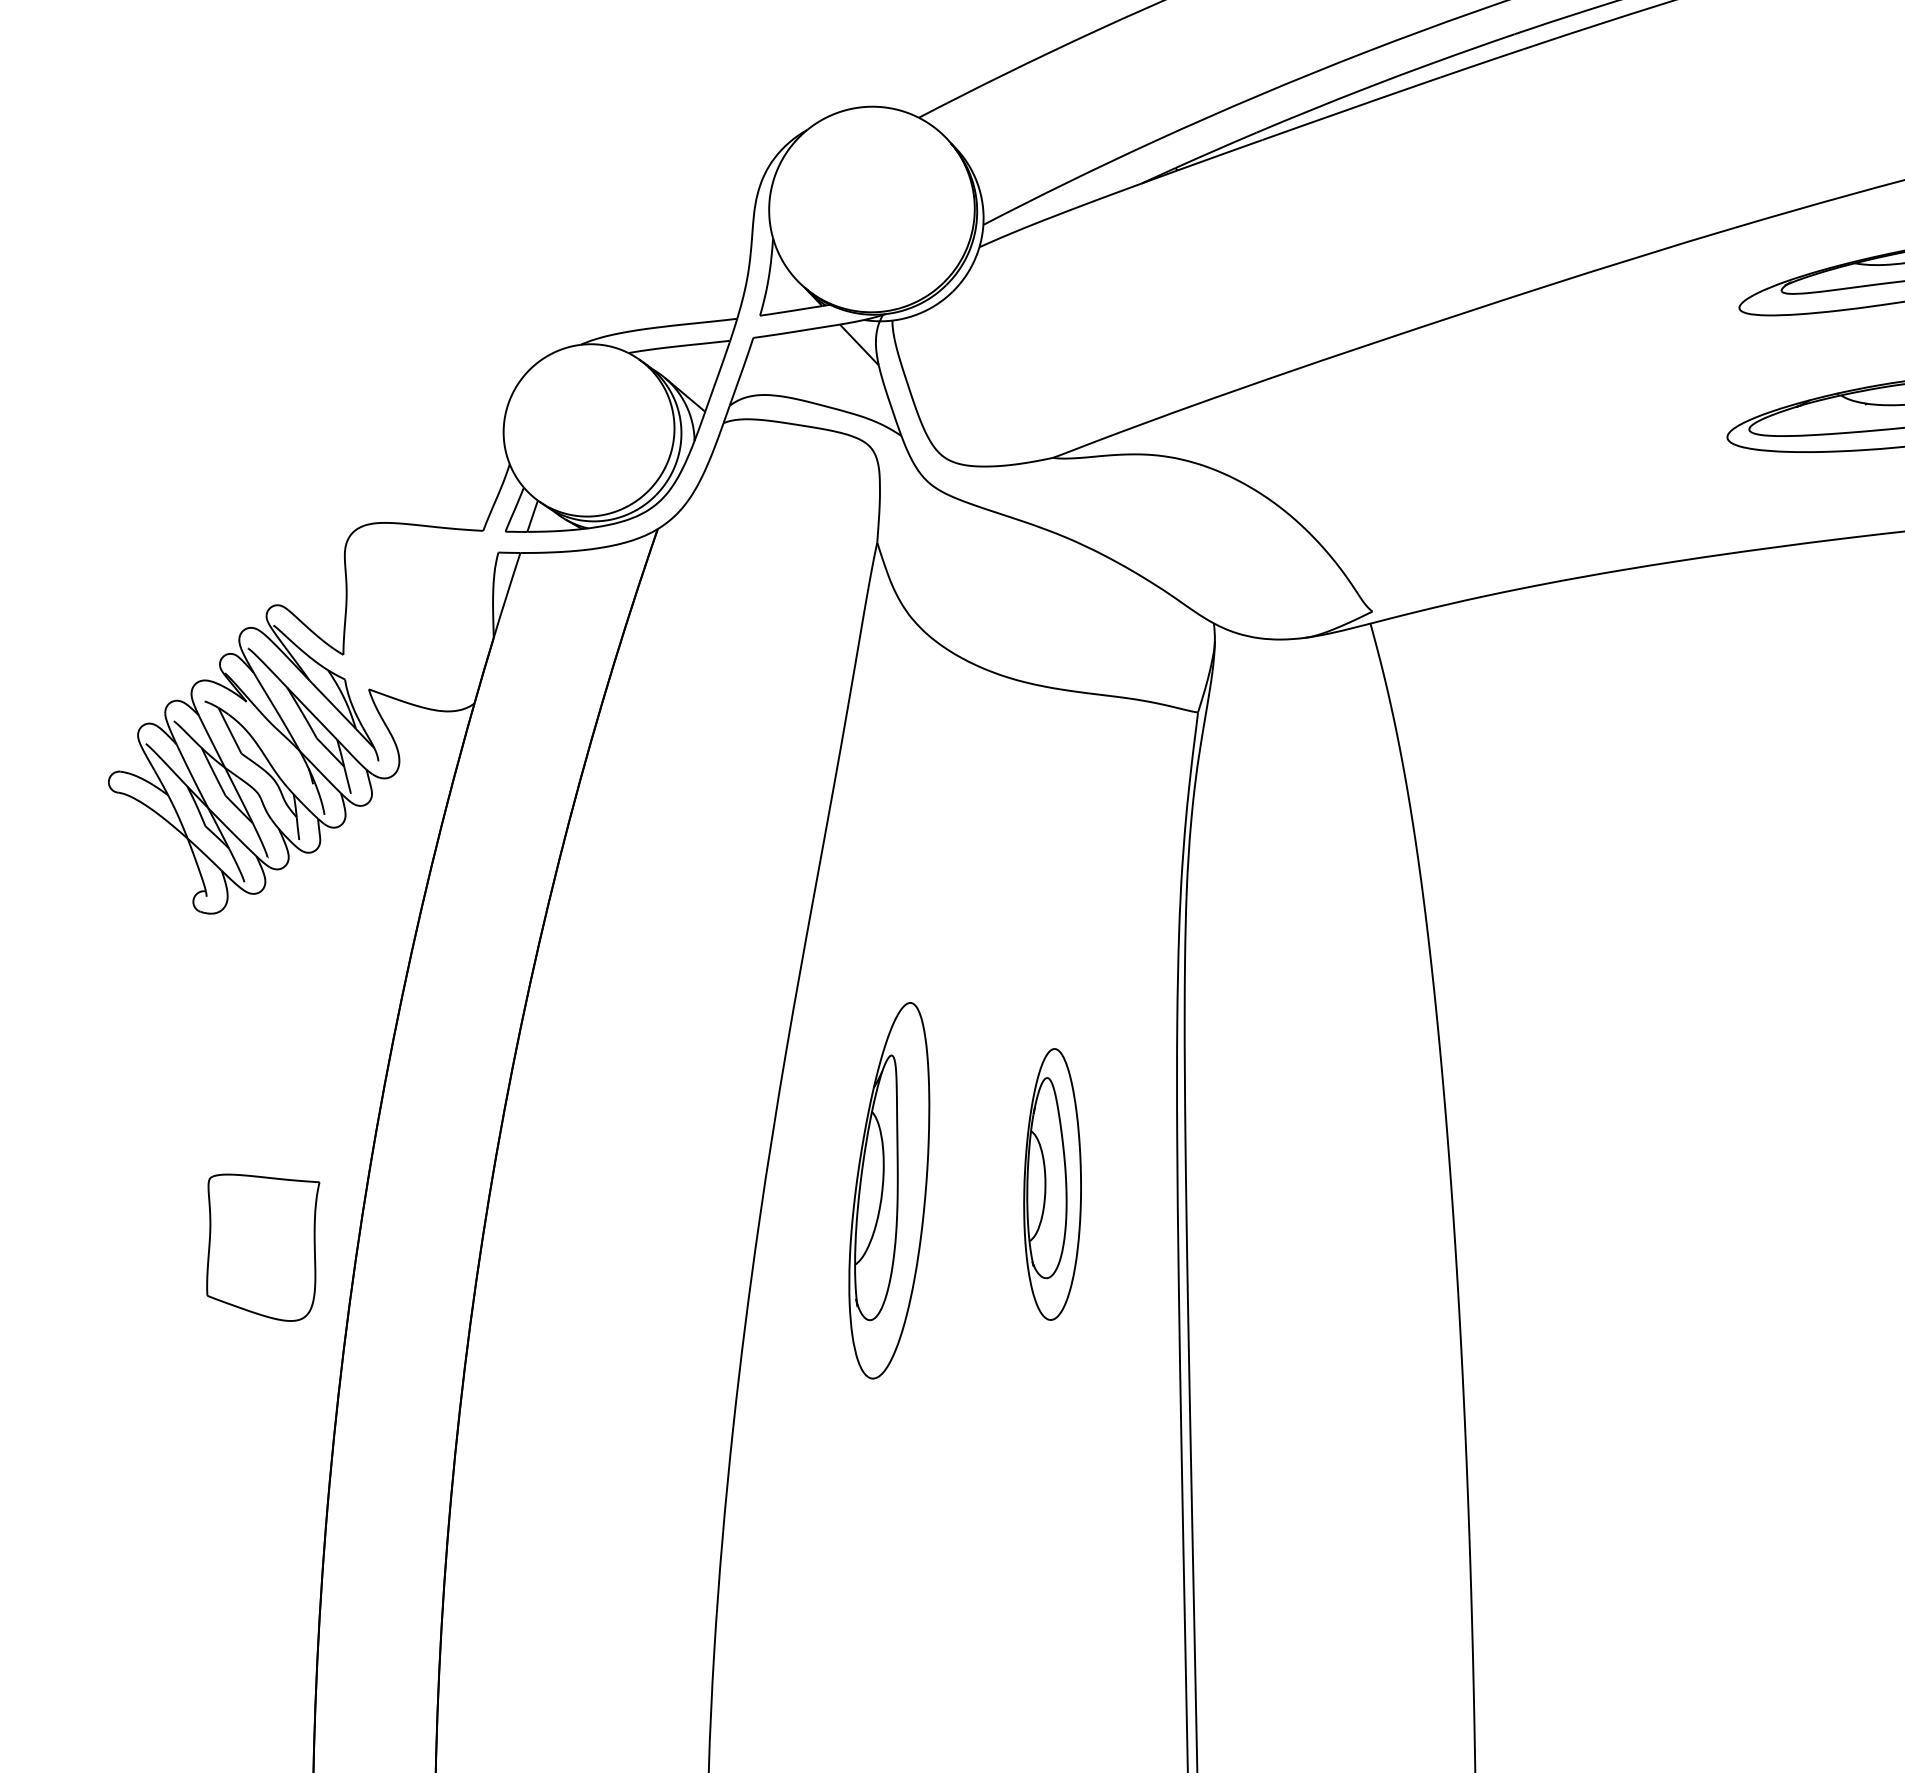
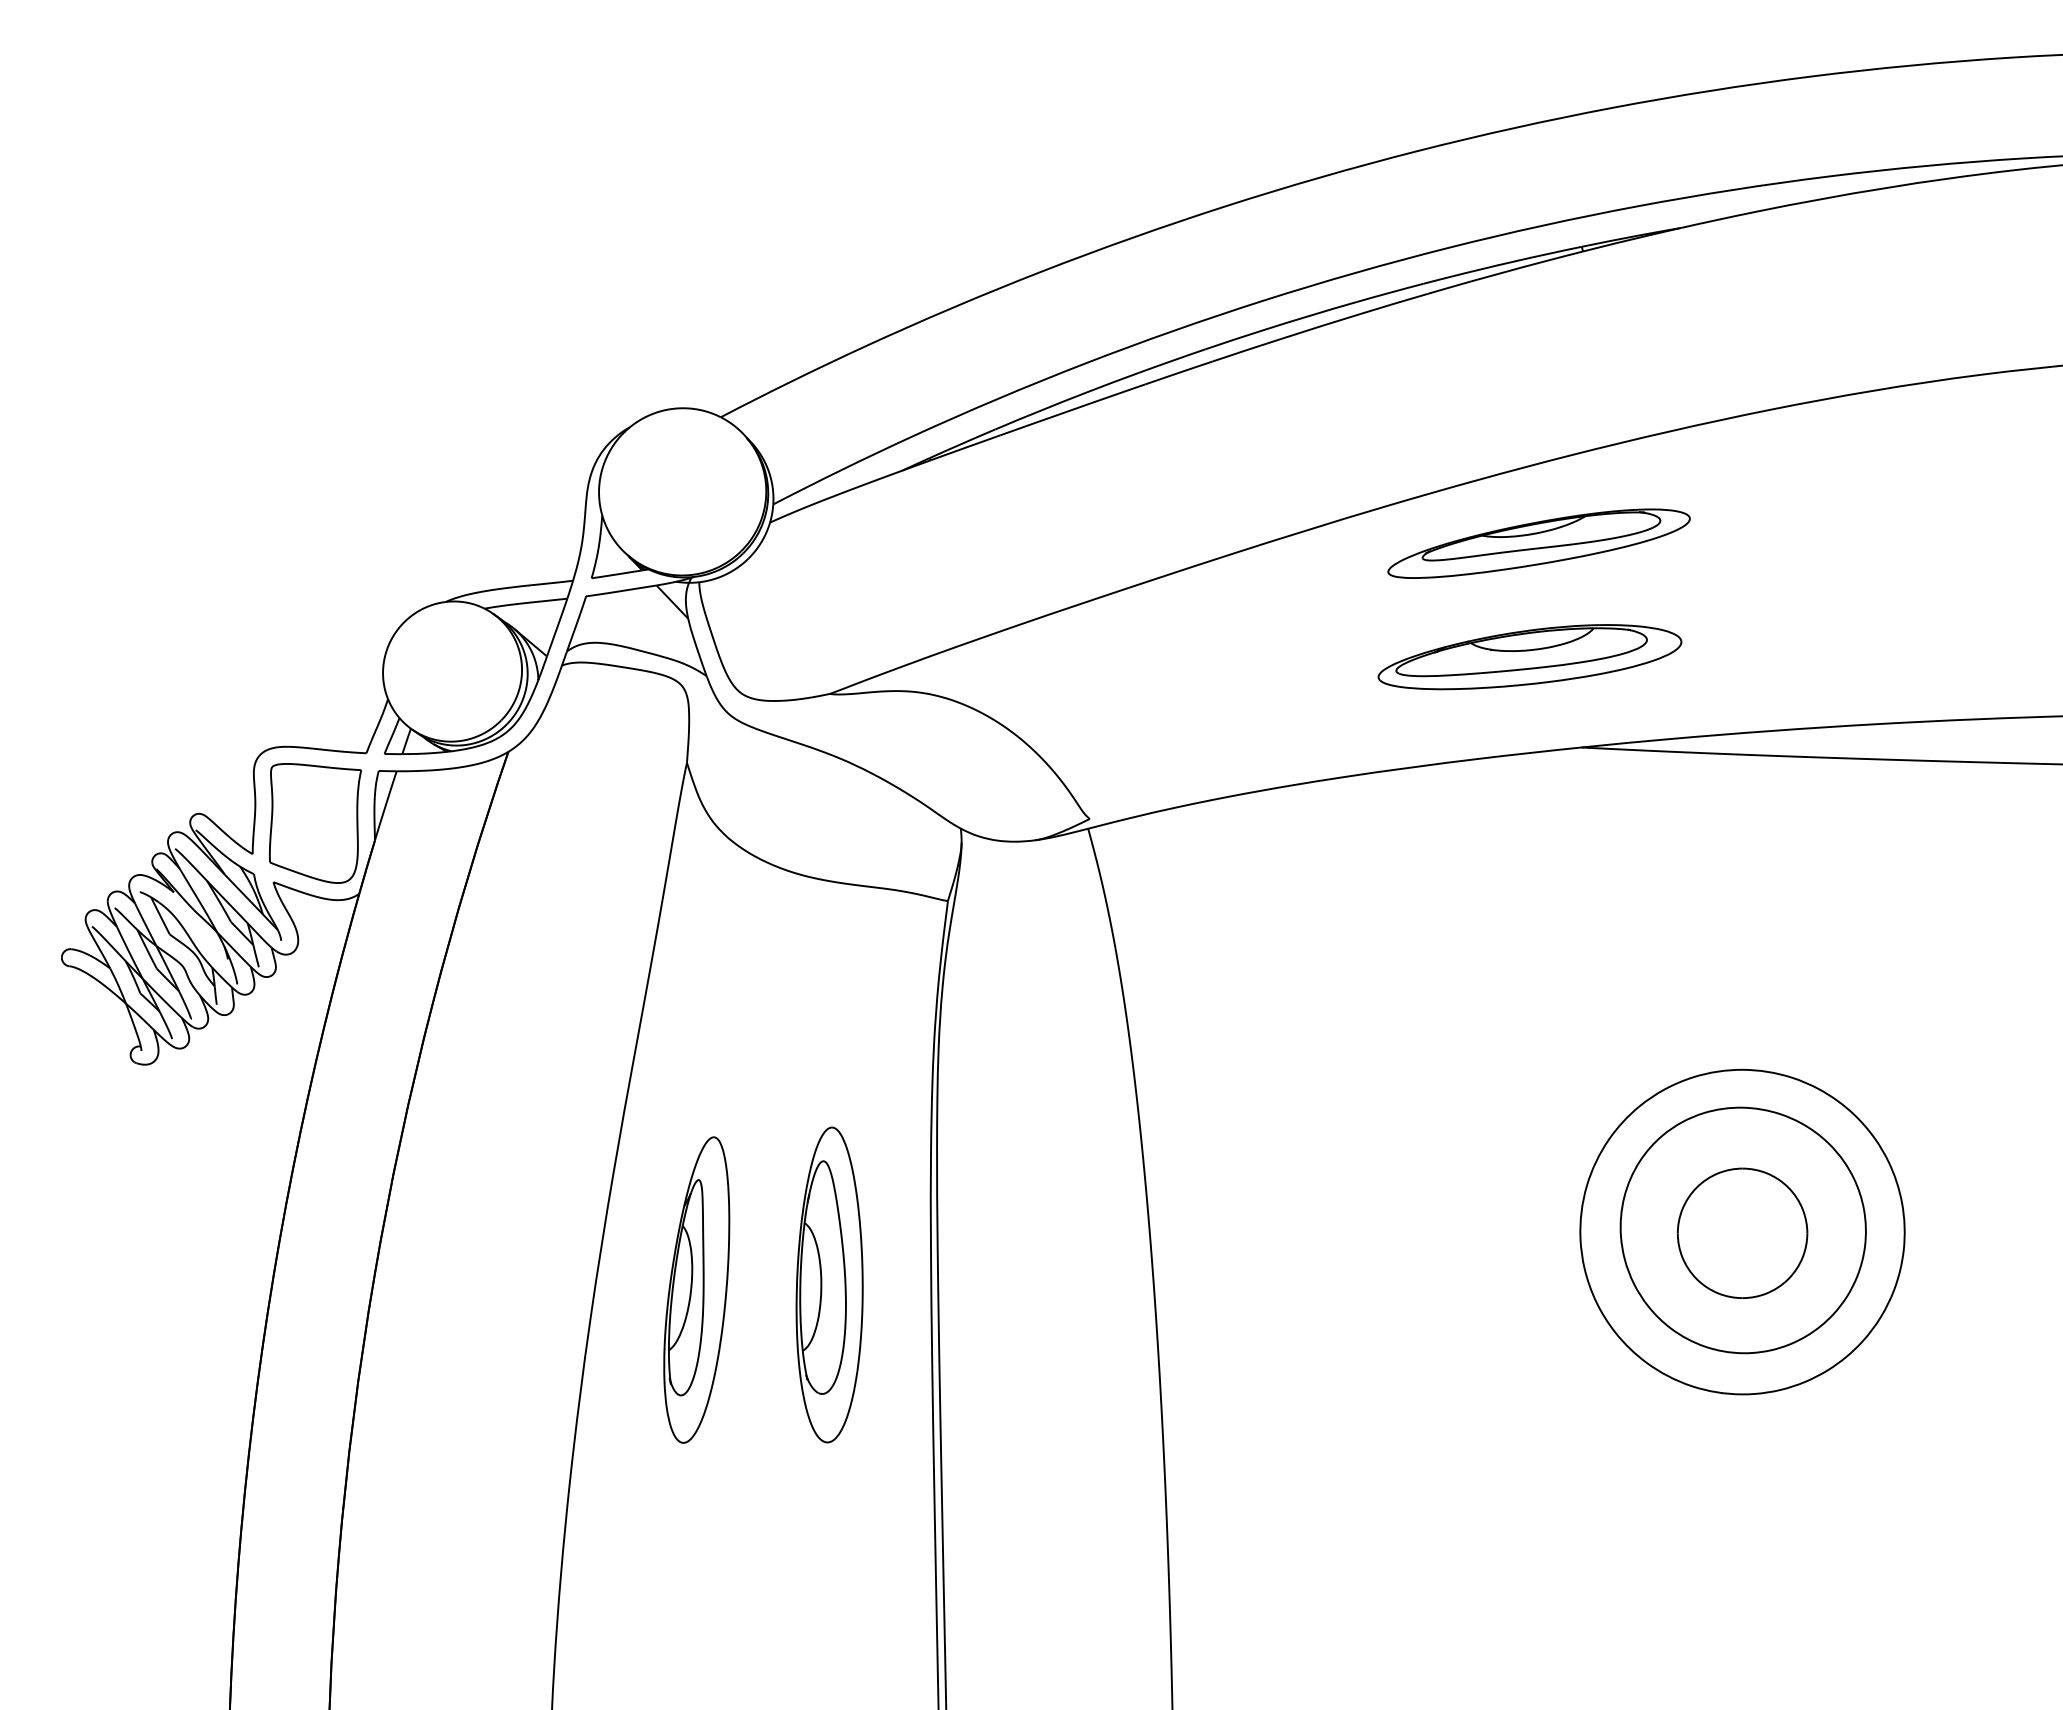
part: (1052, 1183) -> (829, 1284), size x1.43
part: (263, 1247) -> (315, 823), moved

